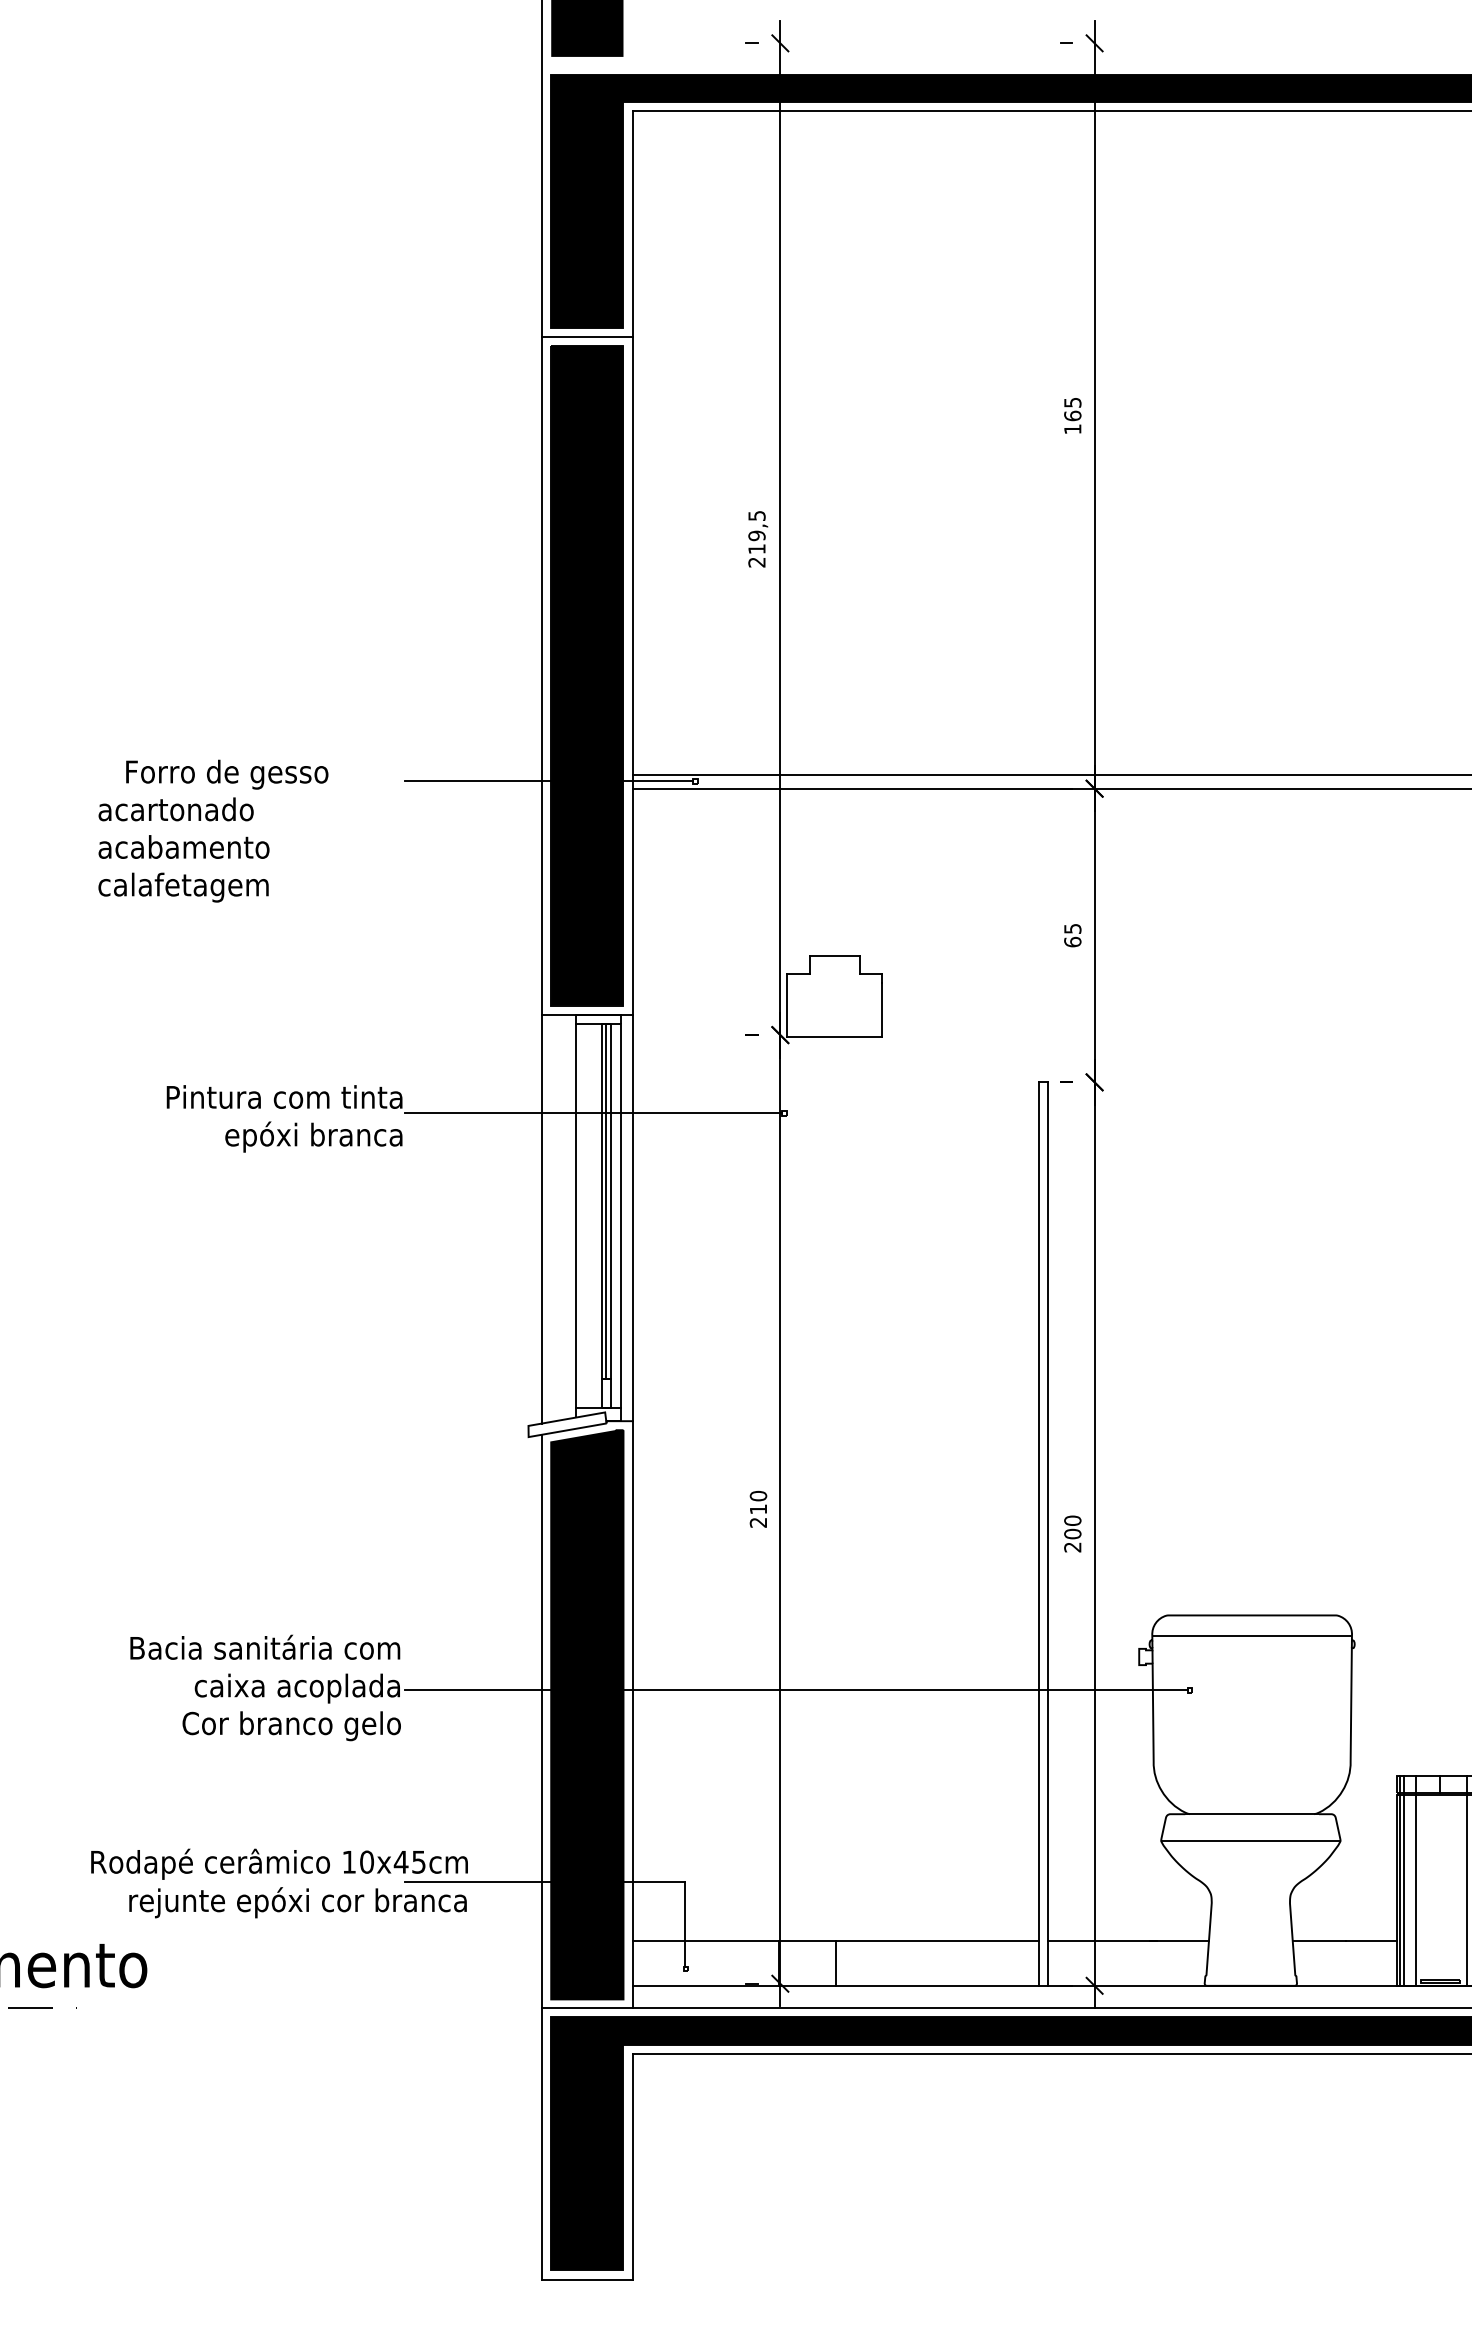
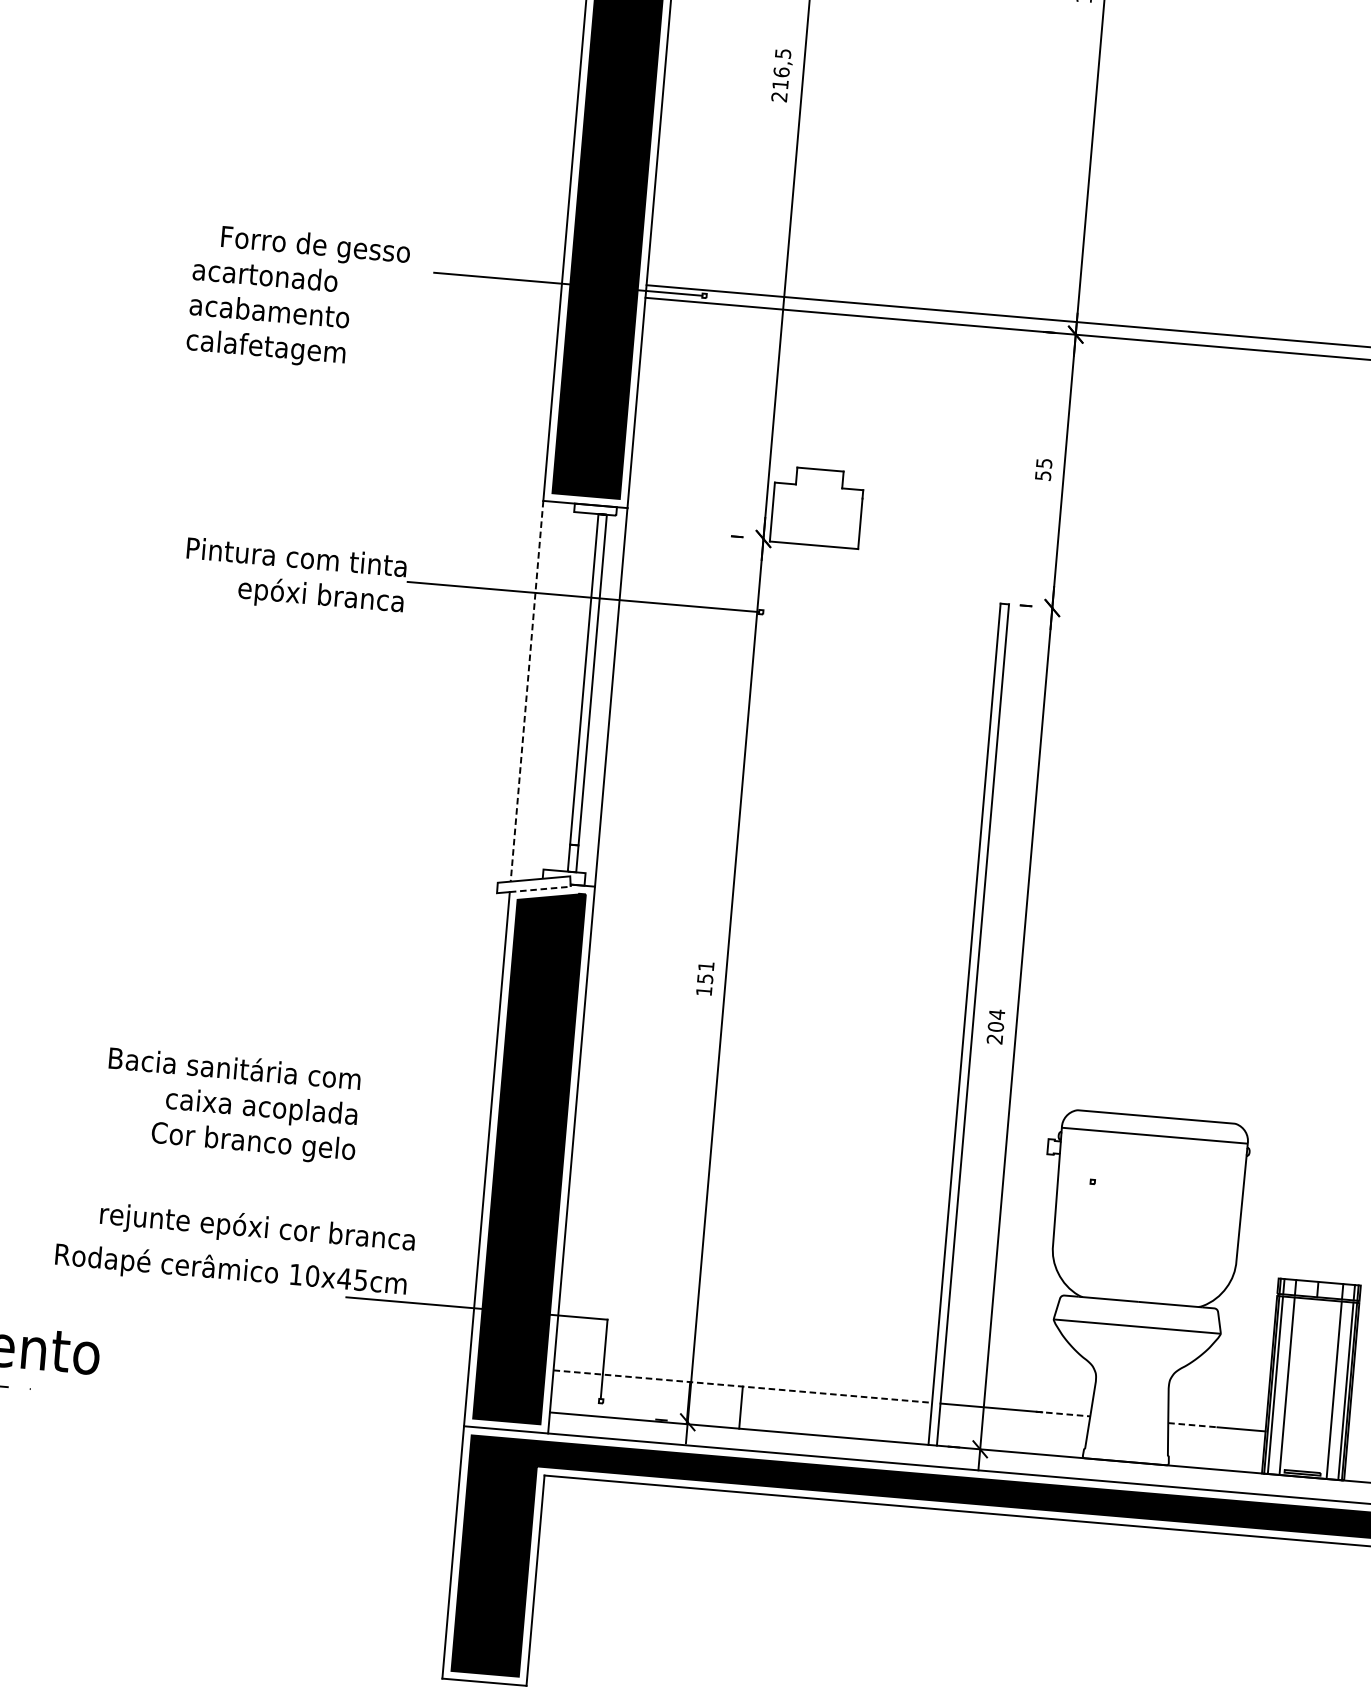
text: (756, 535) -> (781, 71), 219,5 -> 216,5
text: (213, 830) -> (298, 297), moved
text: (1072, 941) -> (1042, 475), 65 -> 55
line: (606, 1200) -> (588, 679), removed
line: (576, 1215) -> (559, 690), removed
line: (621, 1215) -> (601, 694), removed
line: (542, 1219) -> (527, 691), solid -> dashed
line: (574, 1429) -> (540, 889), solid -> dashed
text: (758, 1508) -> (705, 978), 210 -> 151
text: (1072, 1520) -> (996, 1014), 200 -> 204
line: (795, 1690) -> (725, 1150), removed
text: (297, 1902) -> (257, 1228), moved
line: (836, 1940) -> (743, 1386), solid -> dashed
line: (1180, 1940) -> (1063, 1413), solid -> dashed
line: (1319, 1940) -> (1193, 1425), solid -> dashed

